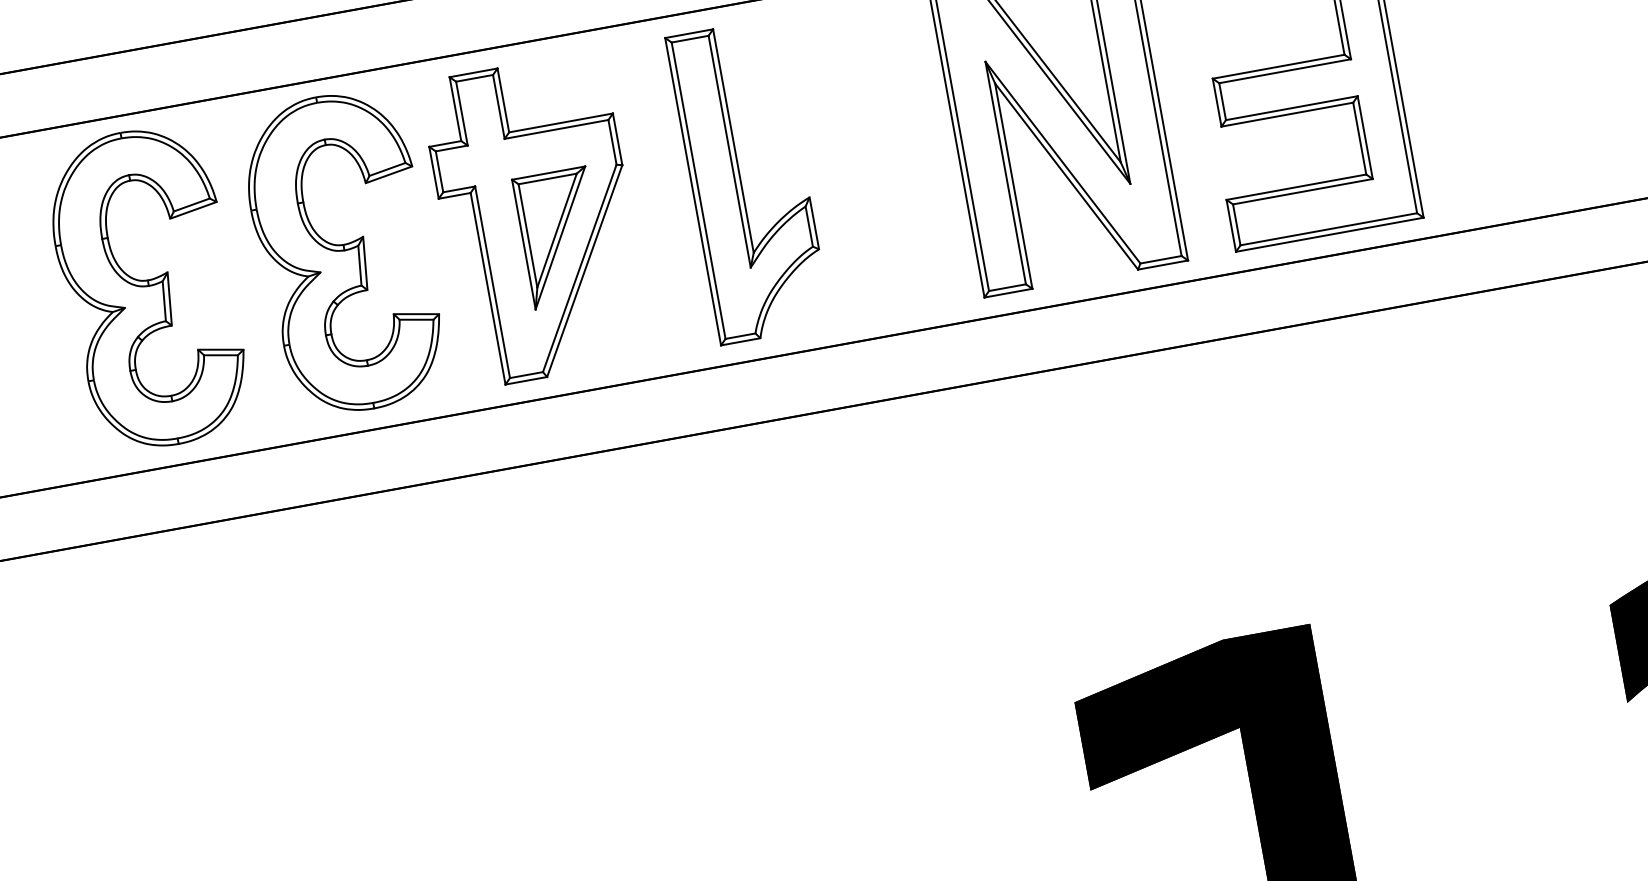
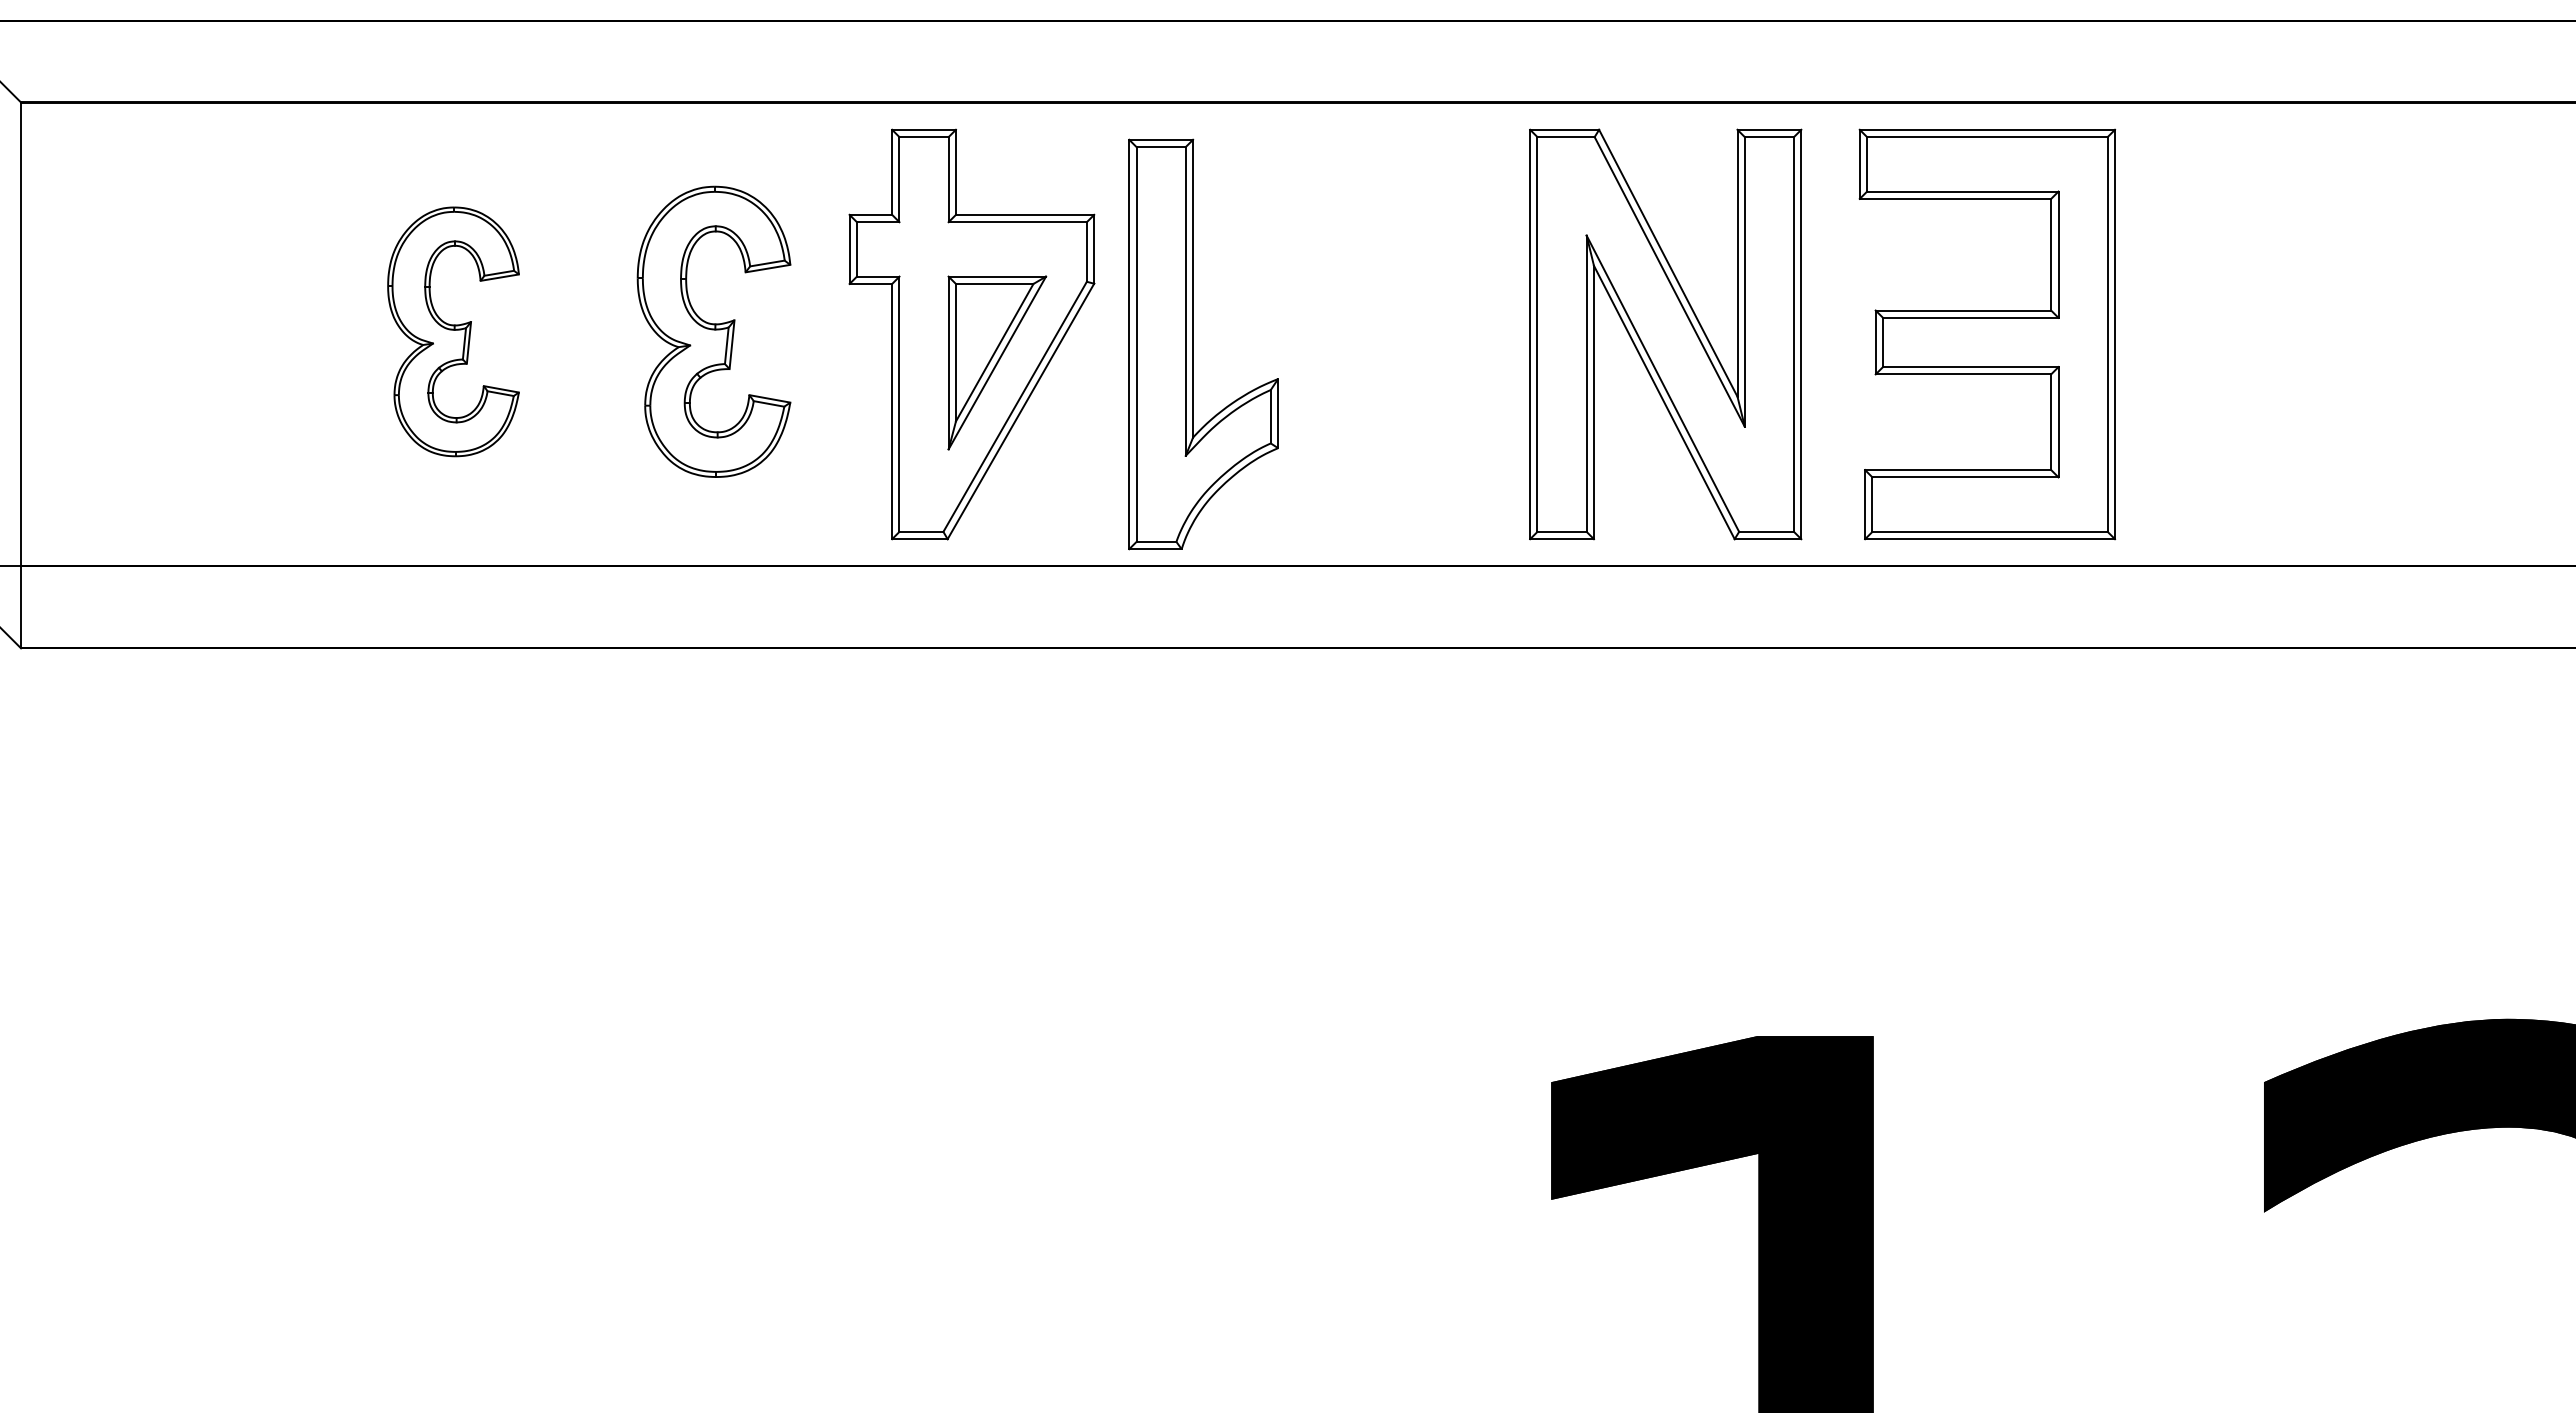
part: (741, 182) -> (1193, 344), moved
part: (343, 253) -> (713, 331), size x0.7
part: (147, 288) -> (453, 331), size x0.6

